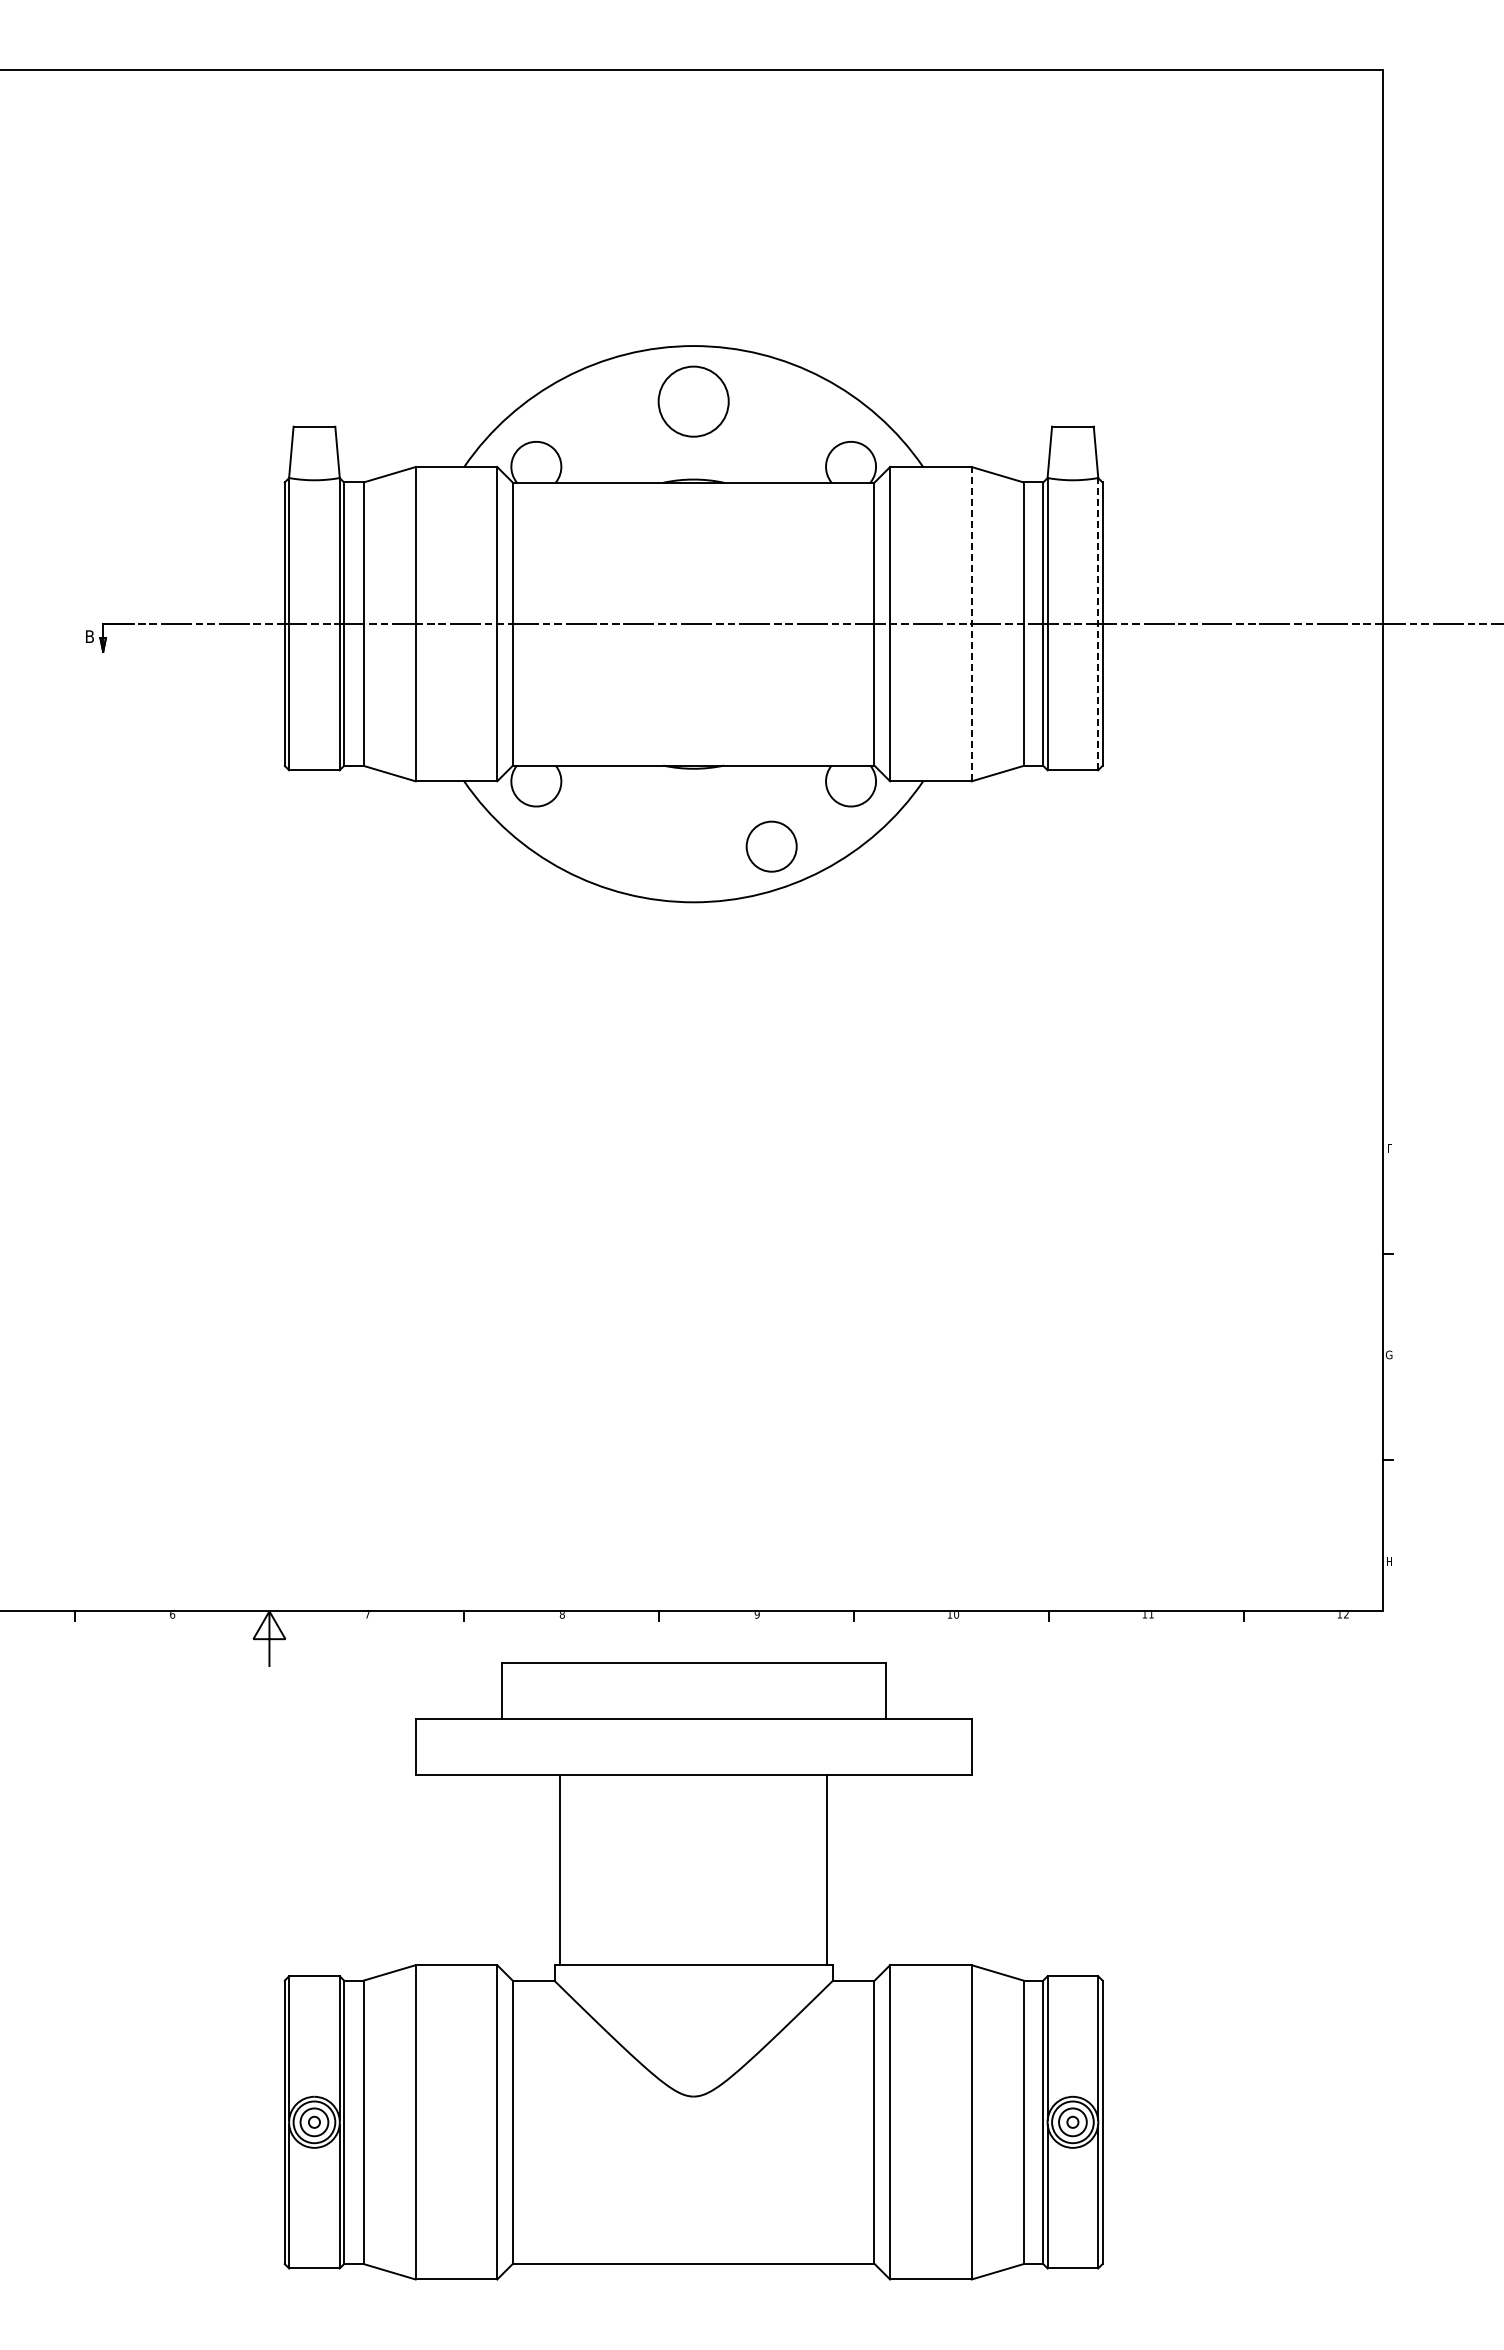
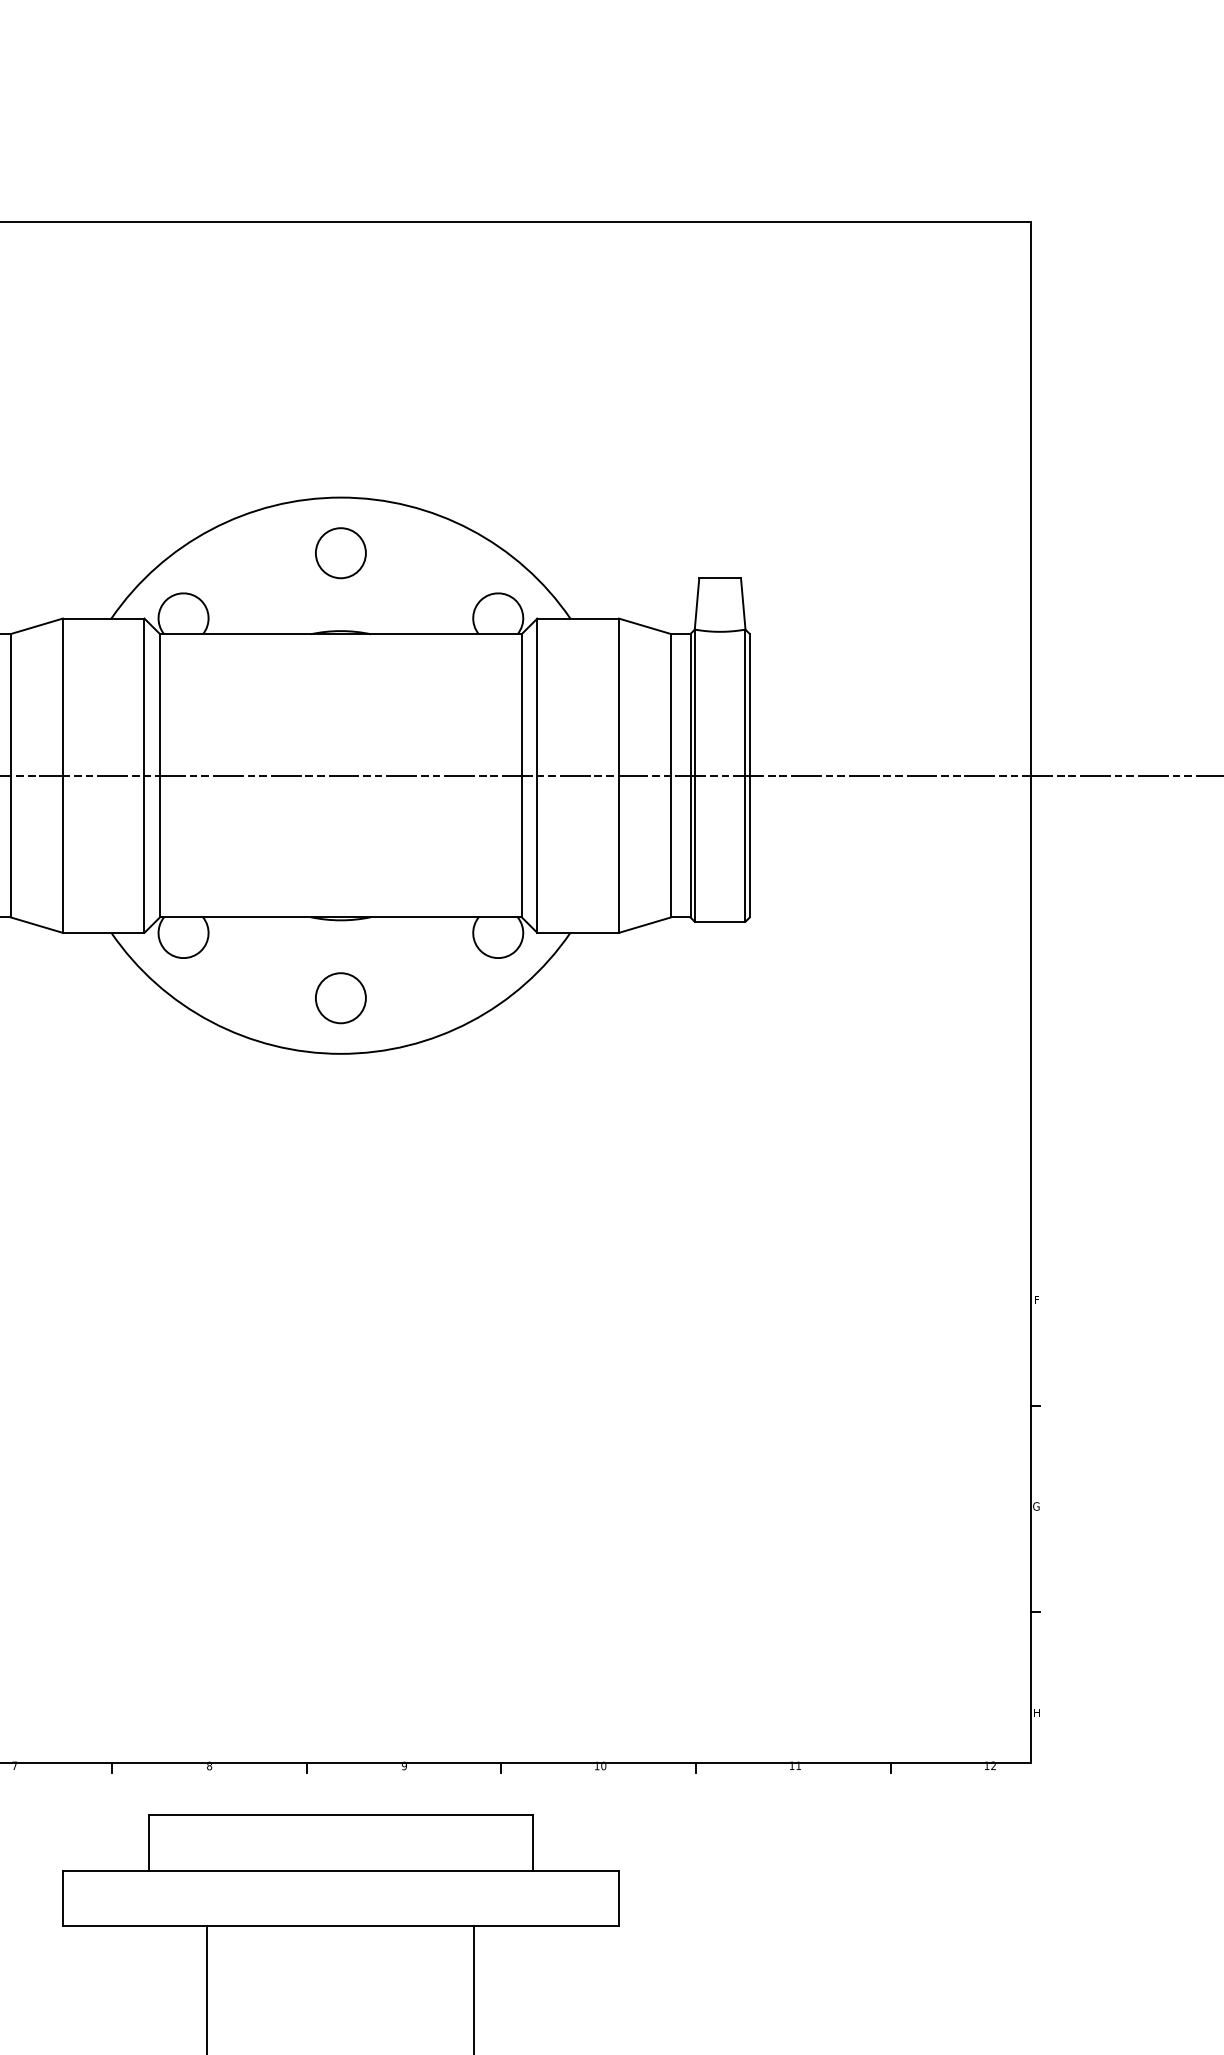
circle: (693, 401) -> (340, 553), size x0.71
line: (971, 623) -> (618, 775), dashed -> solid
line: (1098, 623) -> (745, 775), dashed -> solid
circle: (771, 846) -> (340, 998), moved

